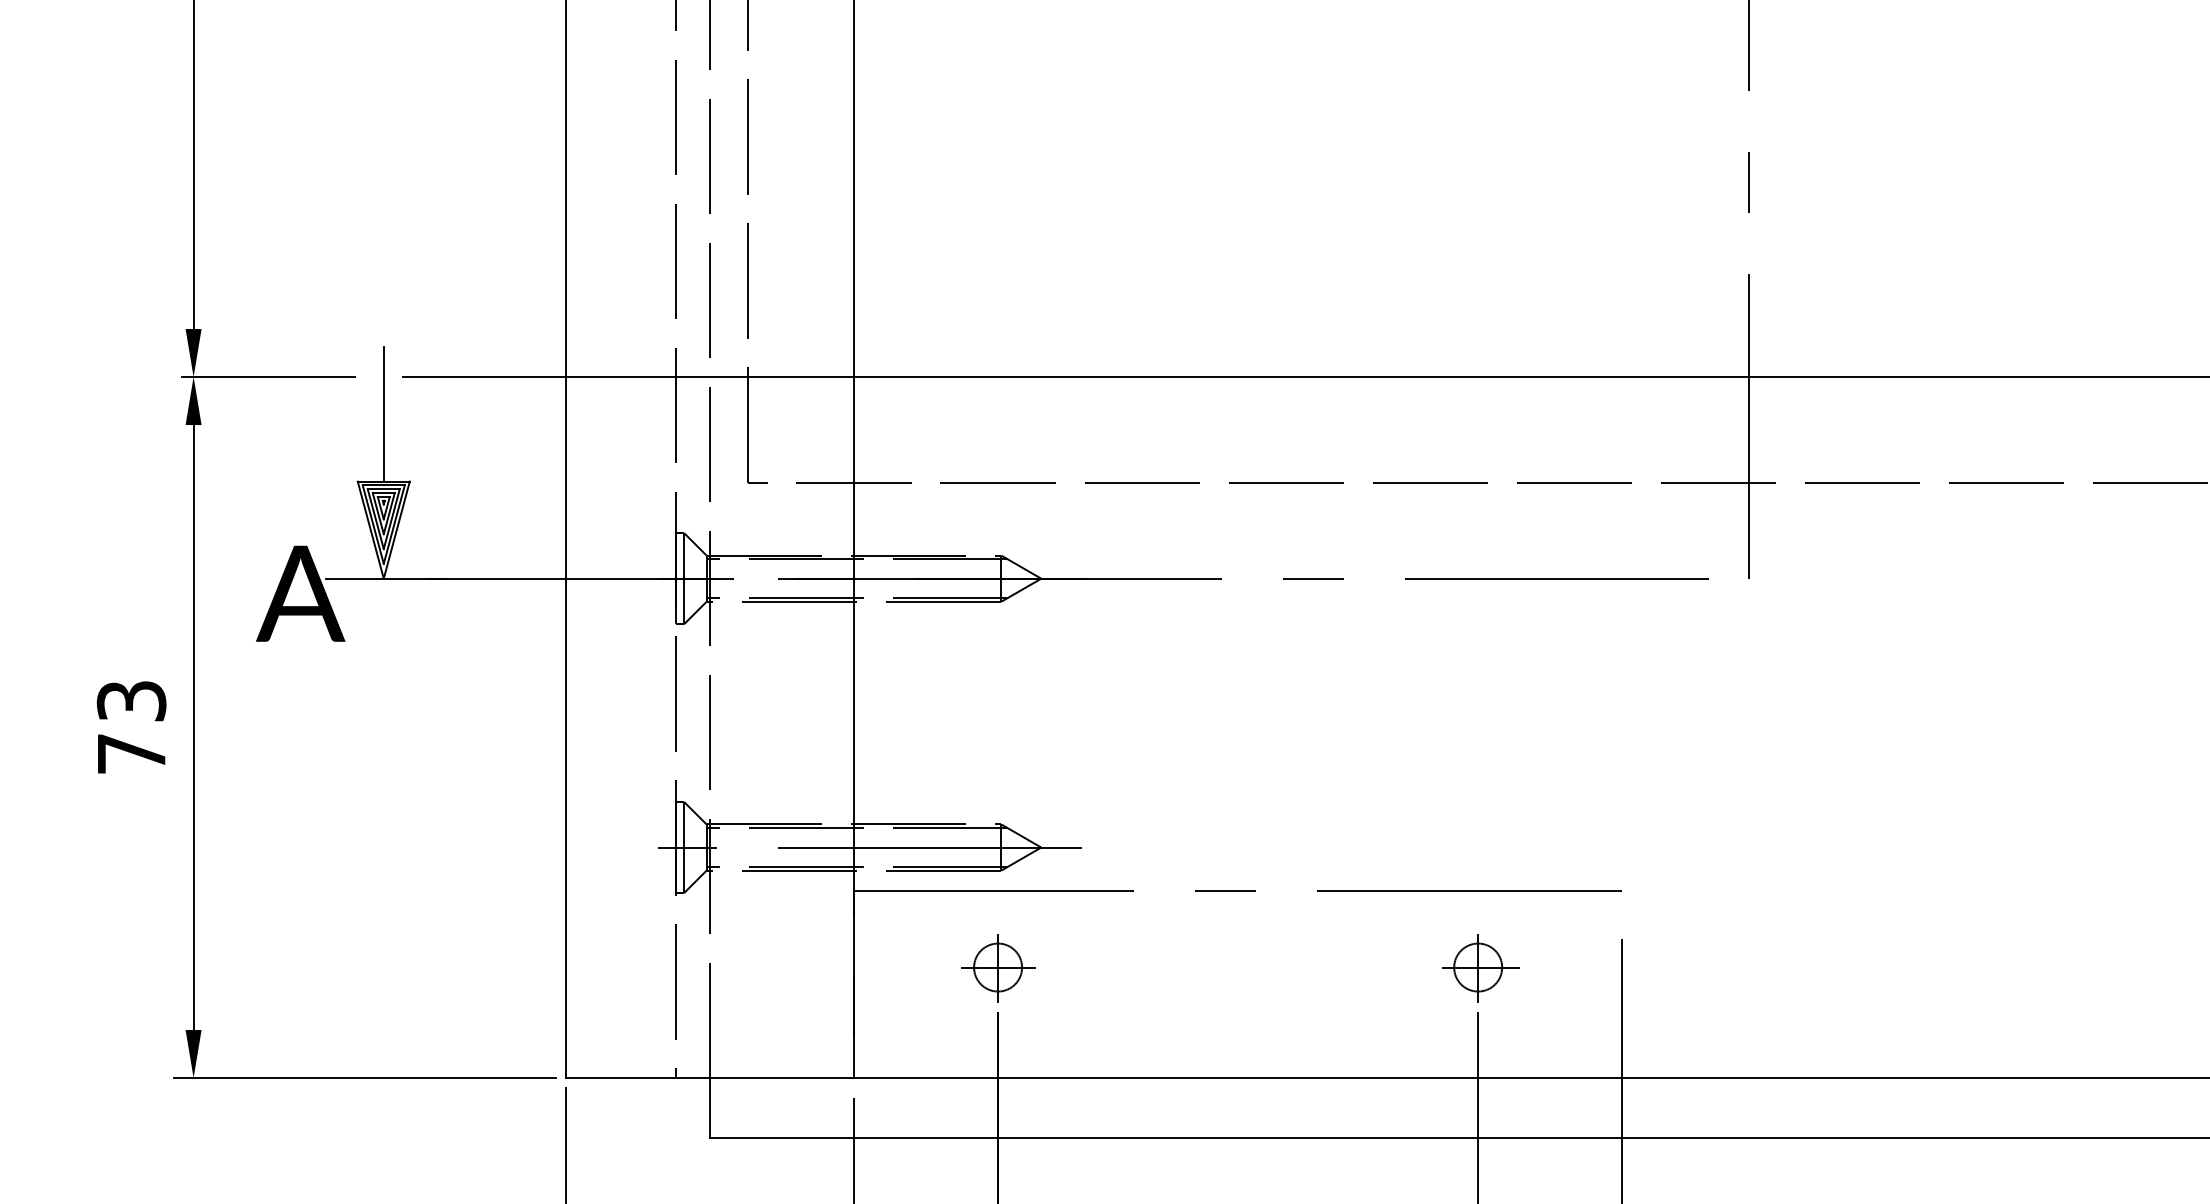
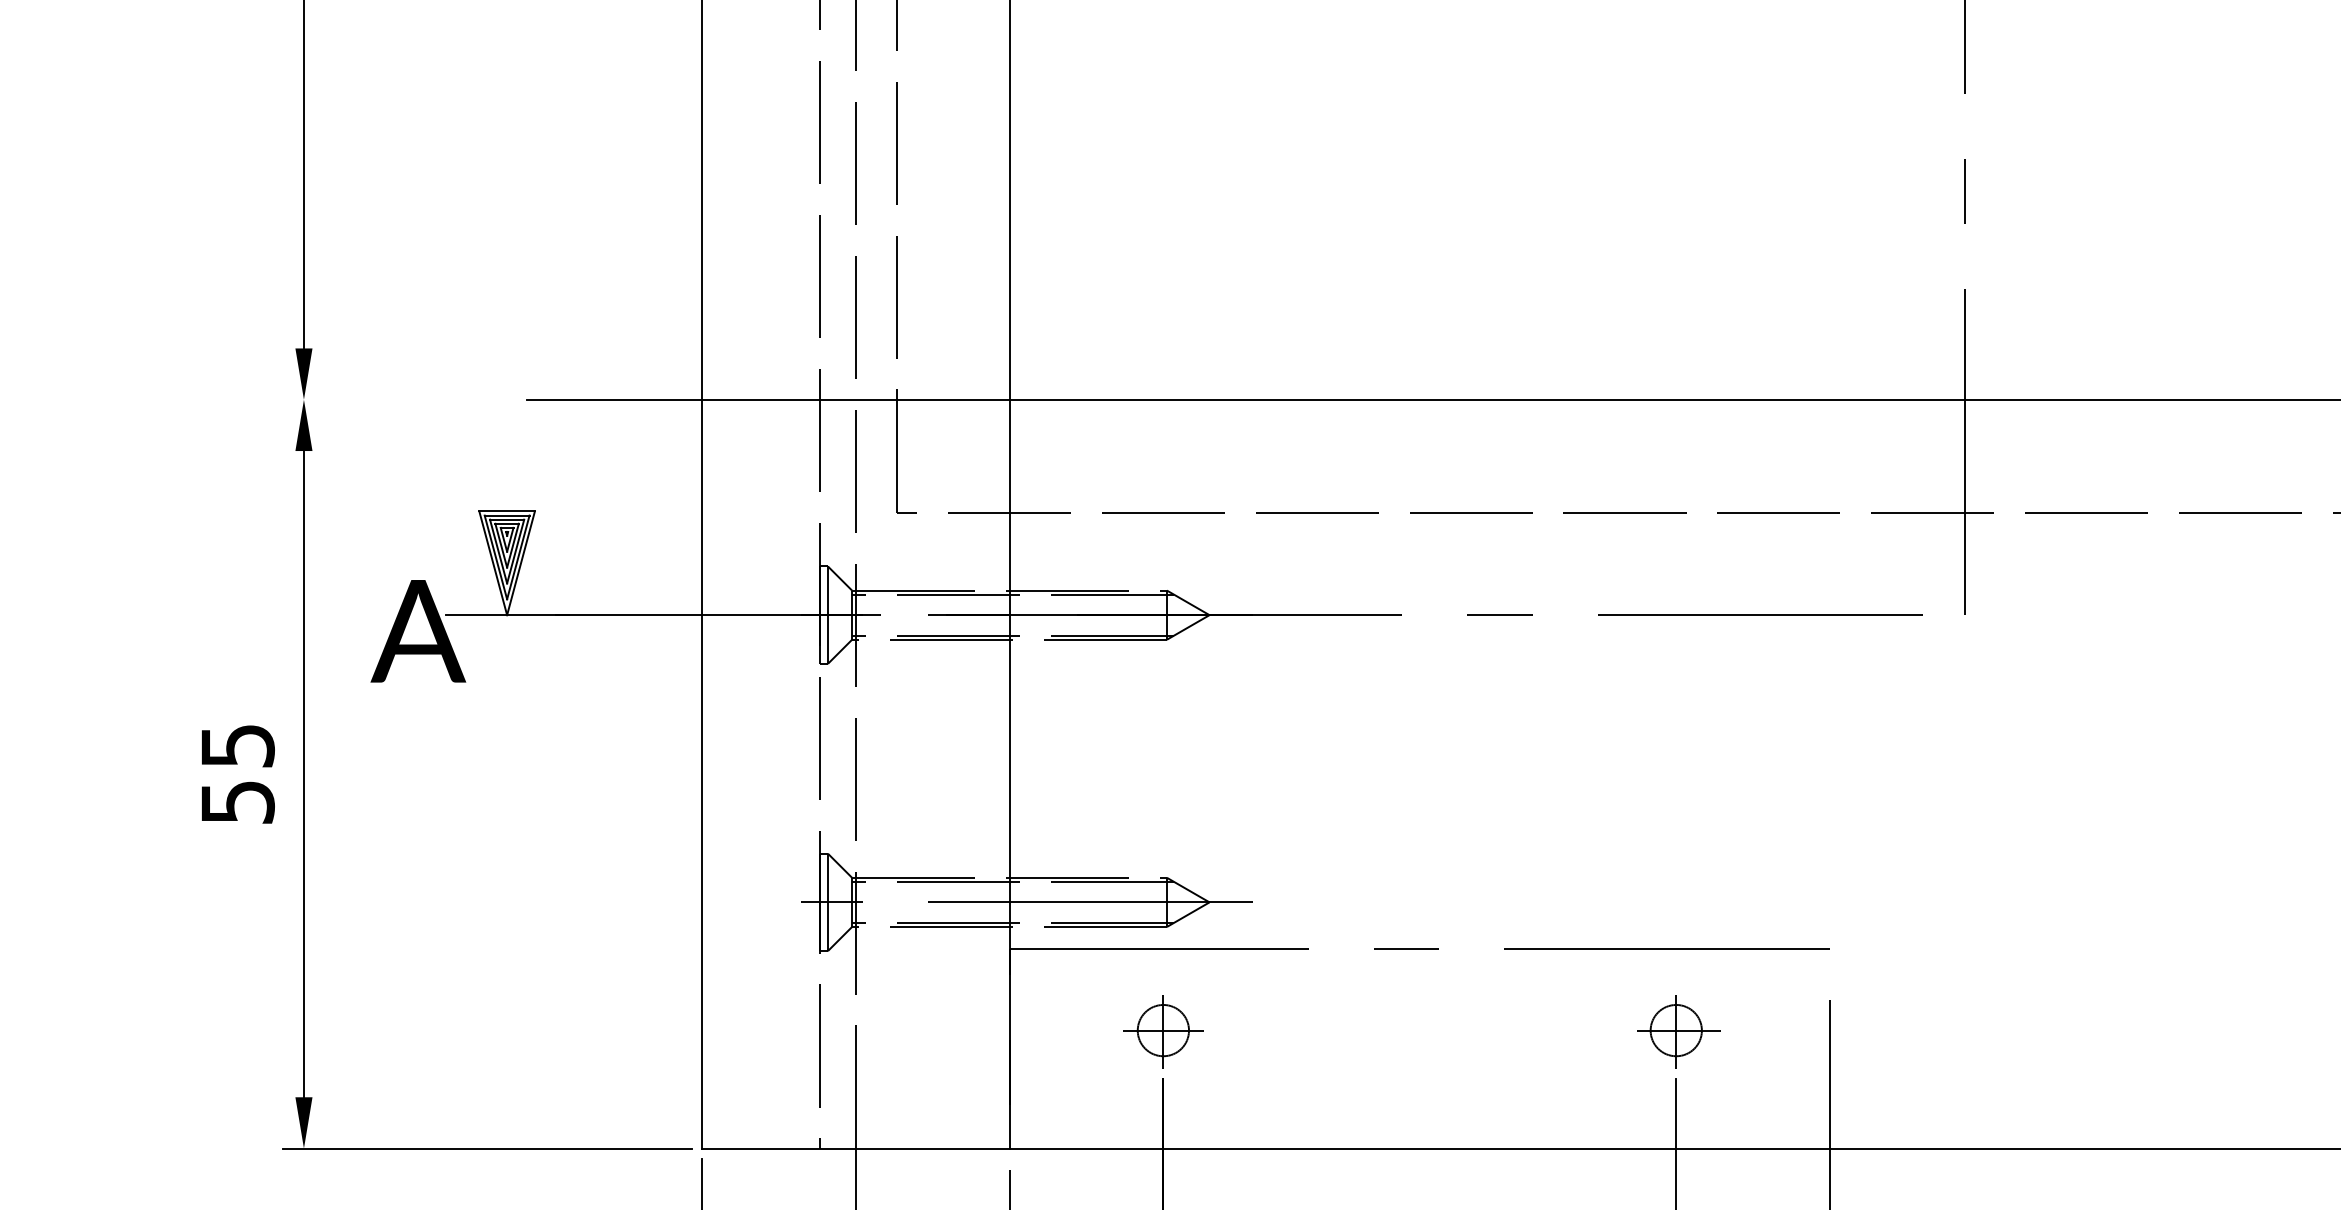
line: (268, 377) -> (383, 400), removed
line: (383, 414) -> (506, 439), removed
text: (131, 727) -> (237, 774), 73 -> 55

